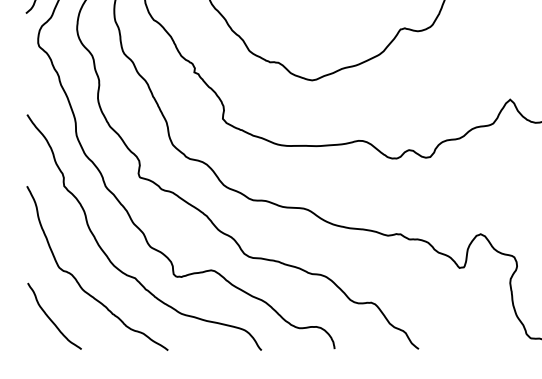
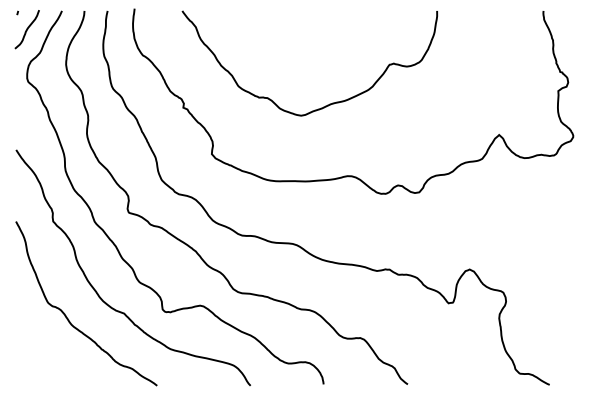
curve: (51, 319) -> (40, 354), removed

